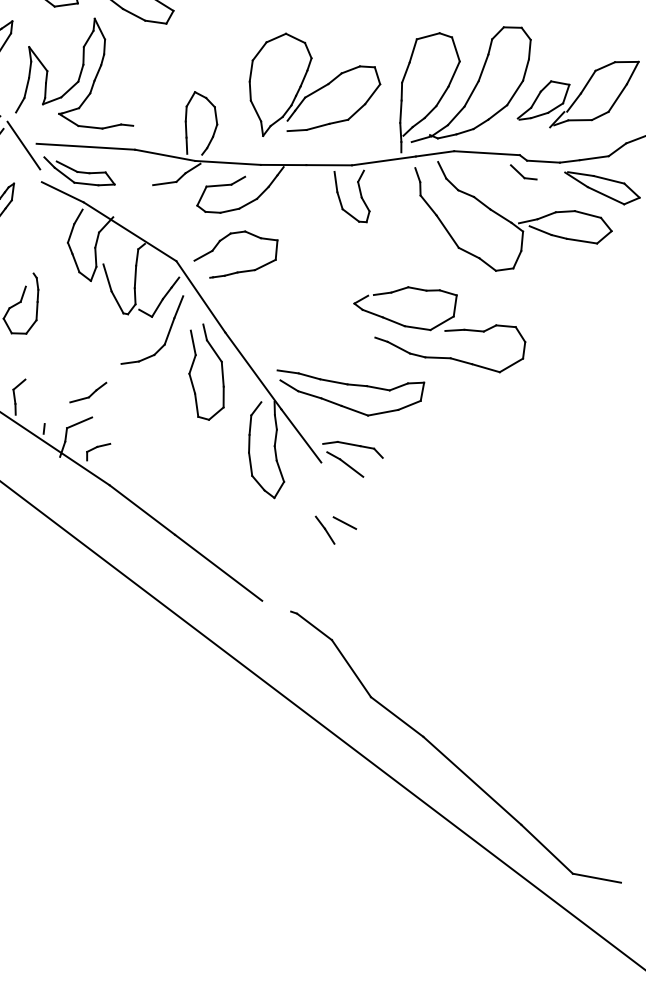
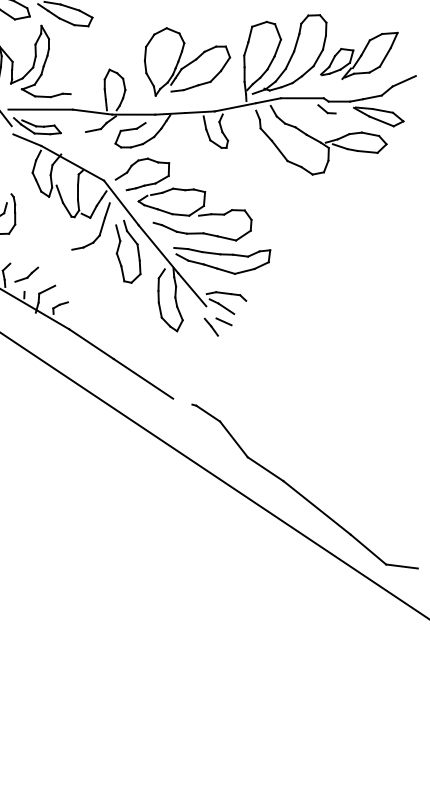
part: (438, 328) -> (194, 214), moved
part: (87, 392) -> (26, 274), moved
part: (334, 529) -> (217, 326), moved

